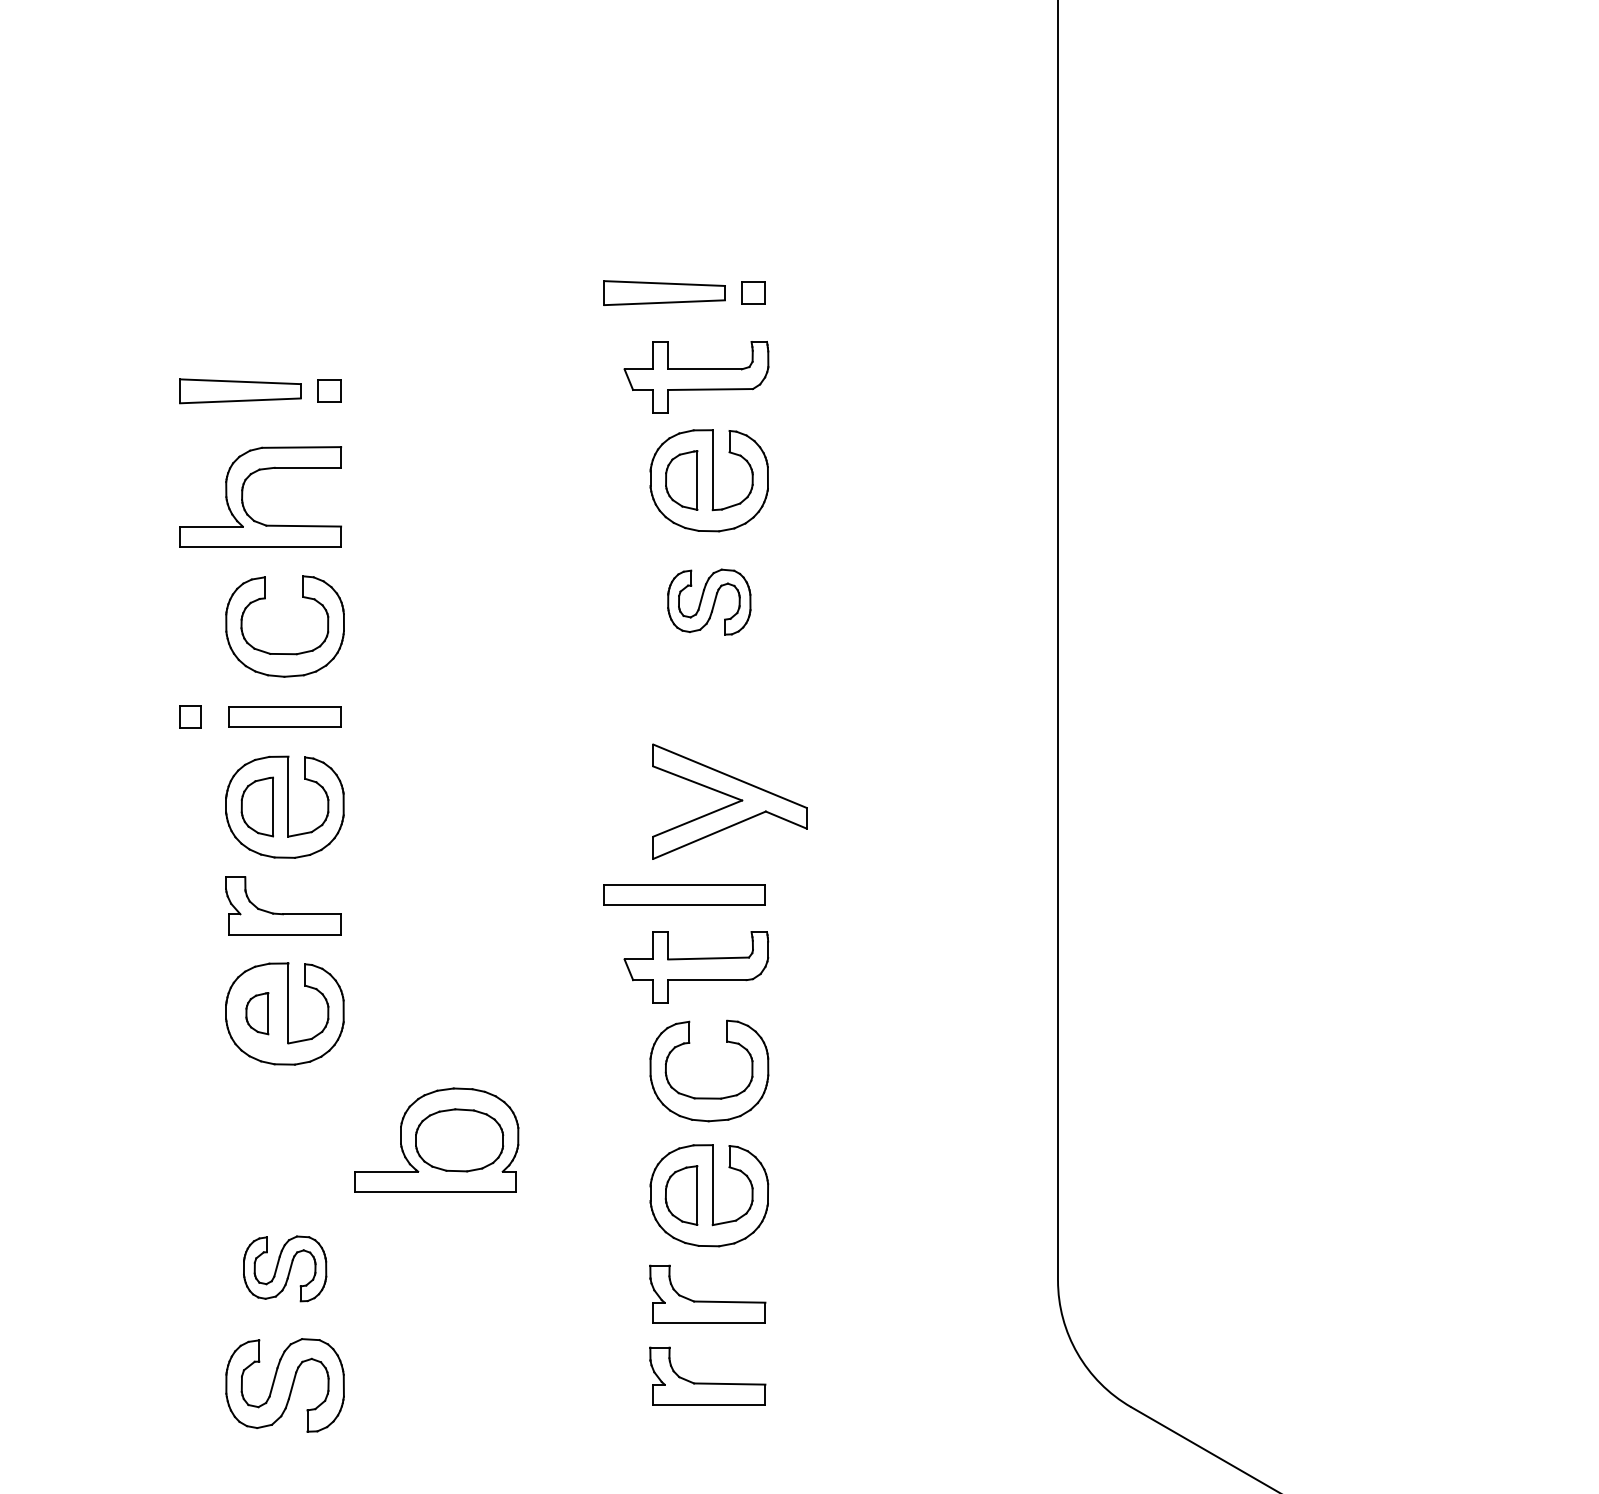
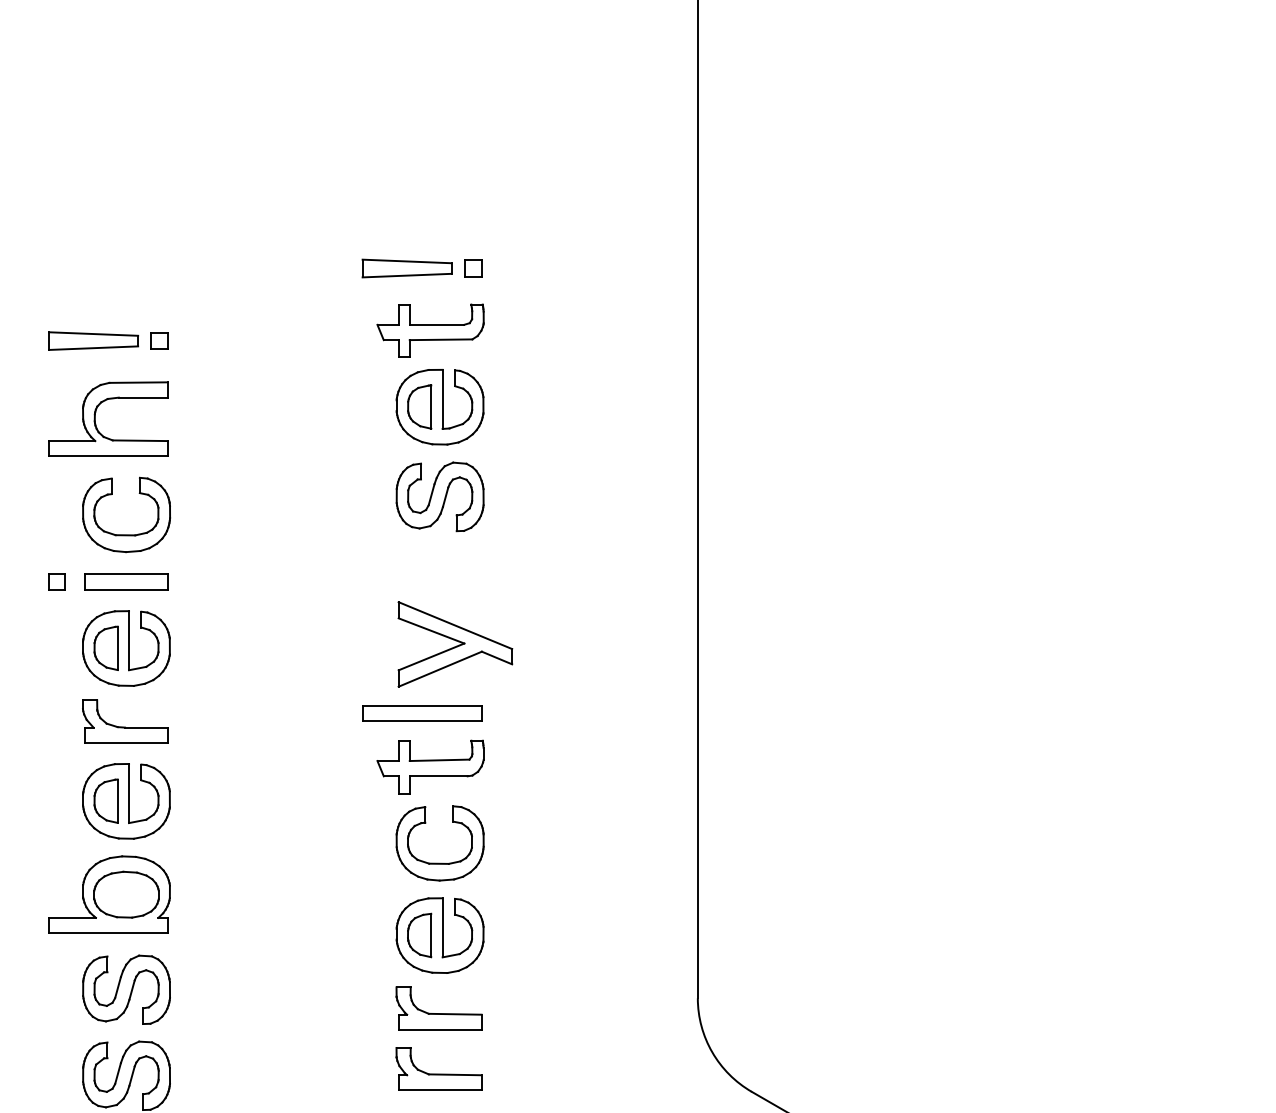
part: (708, 601) -> (439, 496), size x1.43
part: (256, 1012) -> (105, 800), size x1.43
part: (436, 1140) -> (109, 894), moved
part: (285, 1268) -> (126, 989), size x1.43

